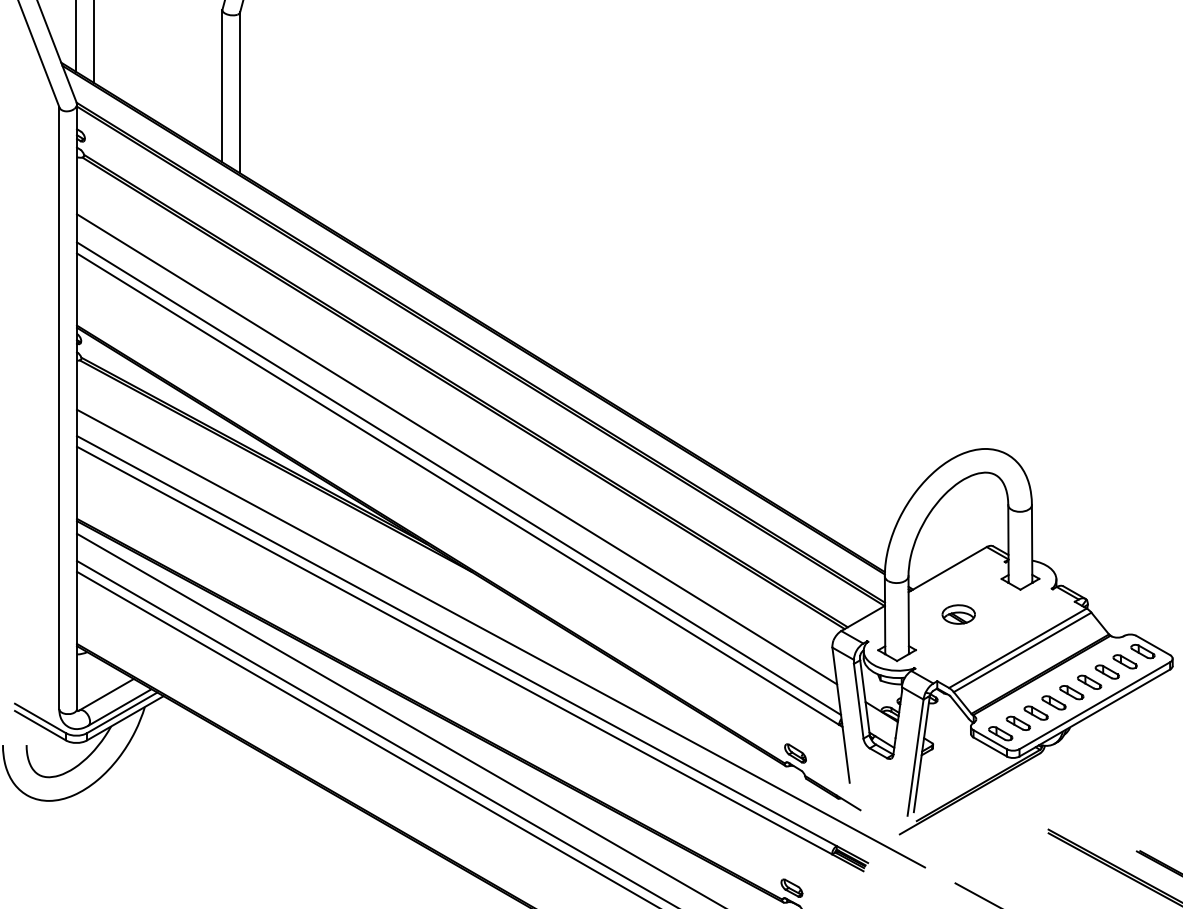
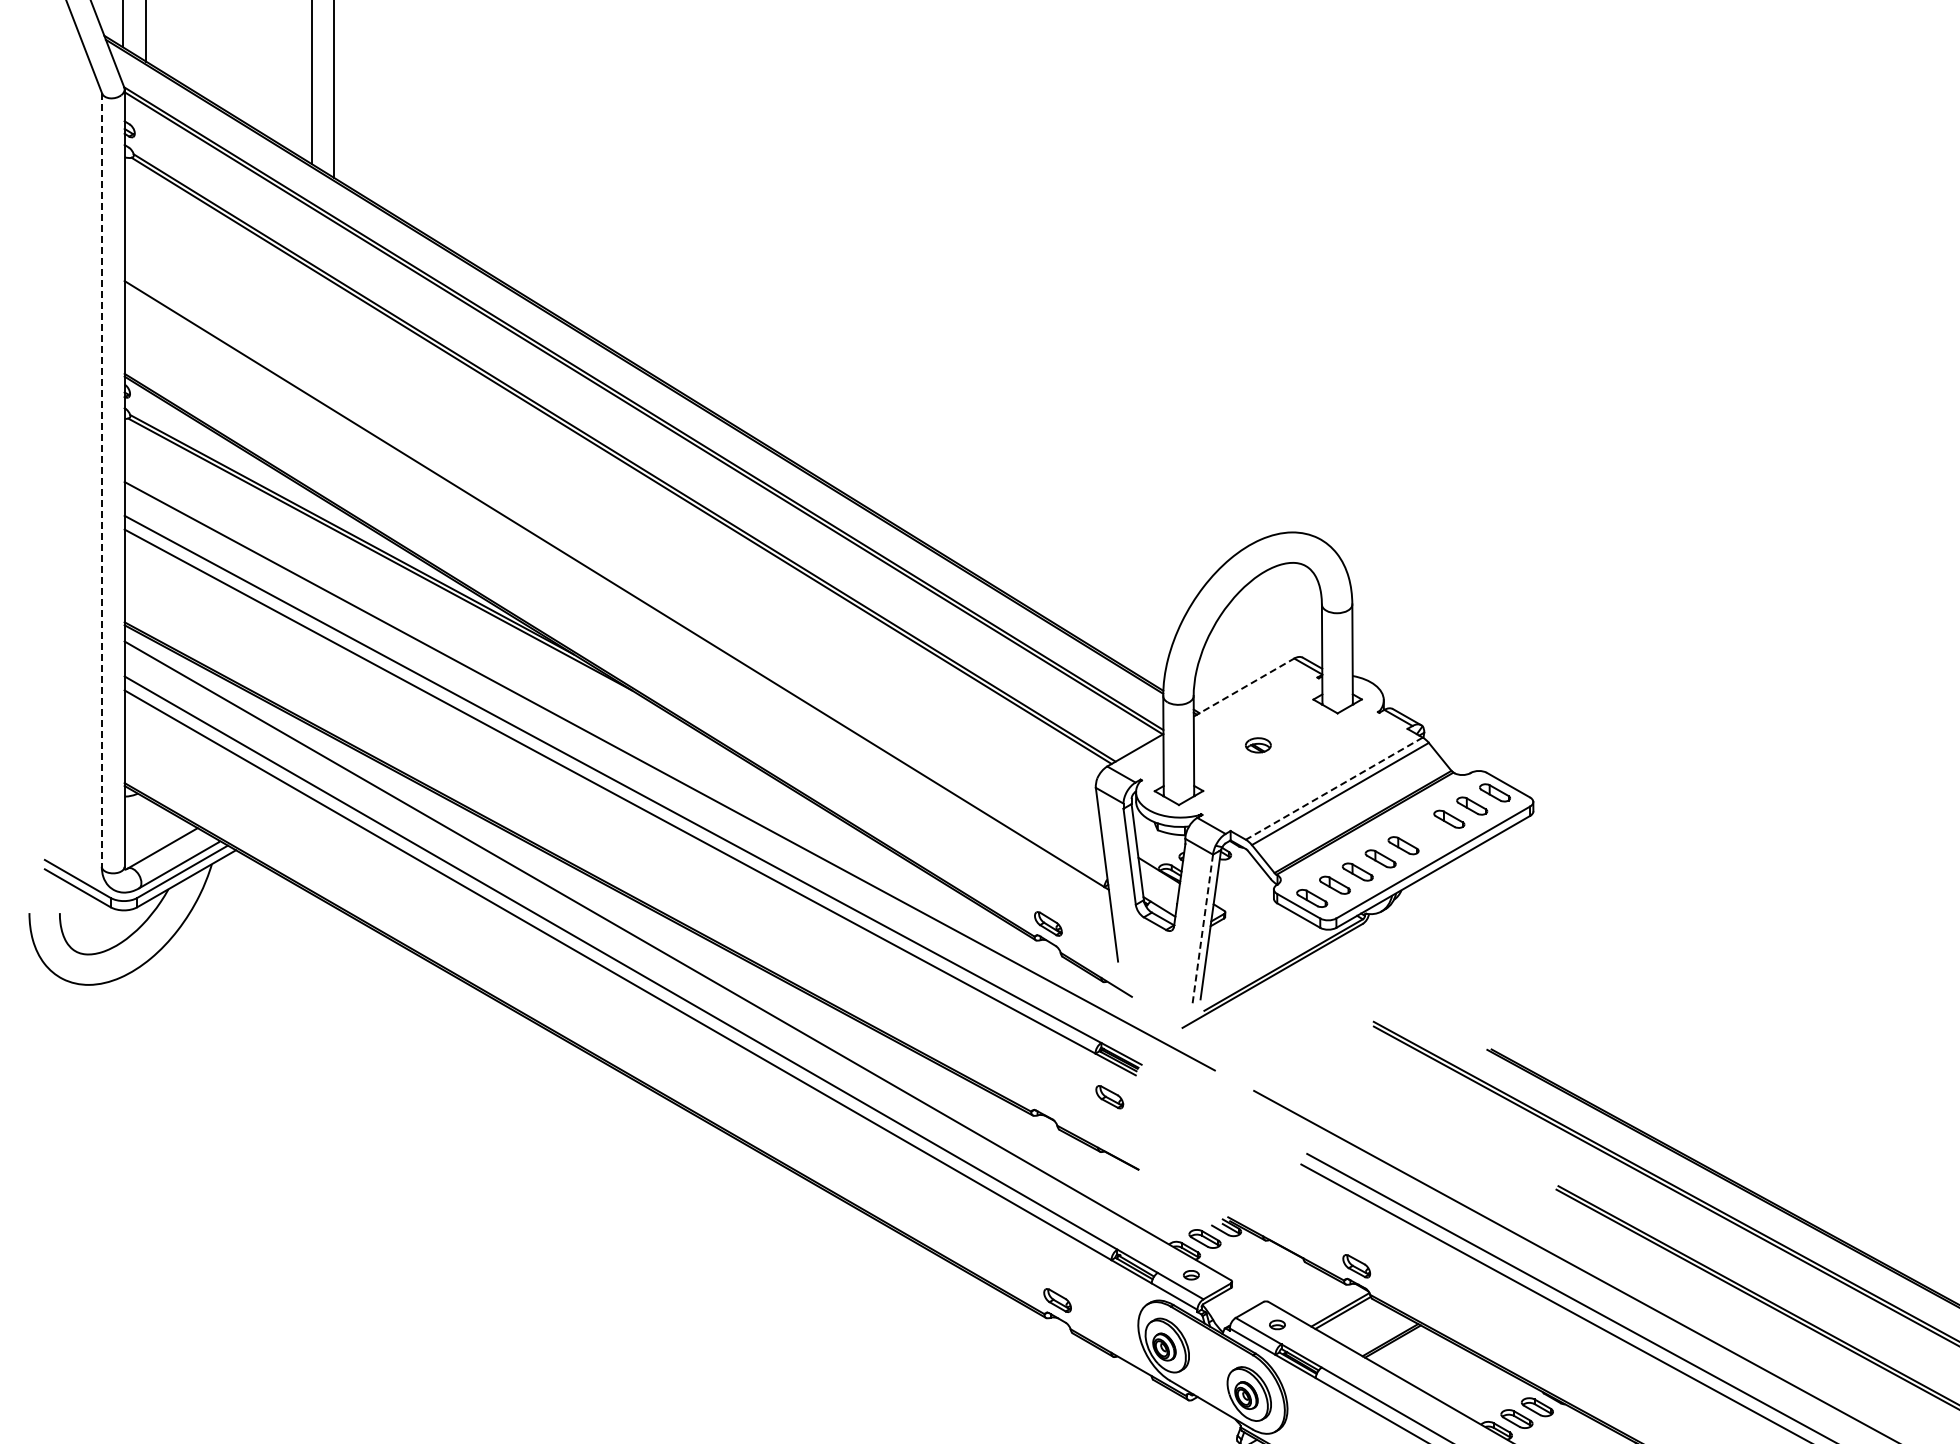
line: (59, 408) -> (101, 480), solid -> dashed
line: (456, 449) -> (612, 532), removed
line: (458, 478) -> (615, 570), removed
line: (948, 569) -> (1244, 687), solid -> dashed
part: (958, 614) -> (1258, 745), size x0.6
line: (1017, 648) -> (1333, 788), solid -> dashed
part: (1089, 682) -> (1426, 832), removed
line: (915, 757) -> (1202, 929), solid -> dashed
part: (791, 888) -> (1109, 1097), moved

